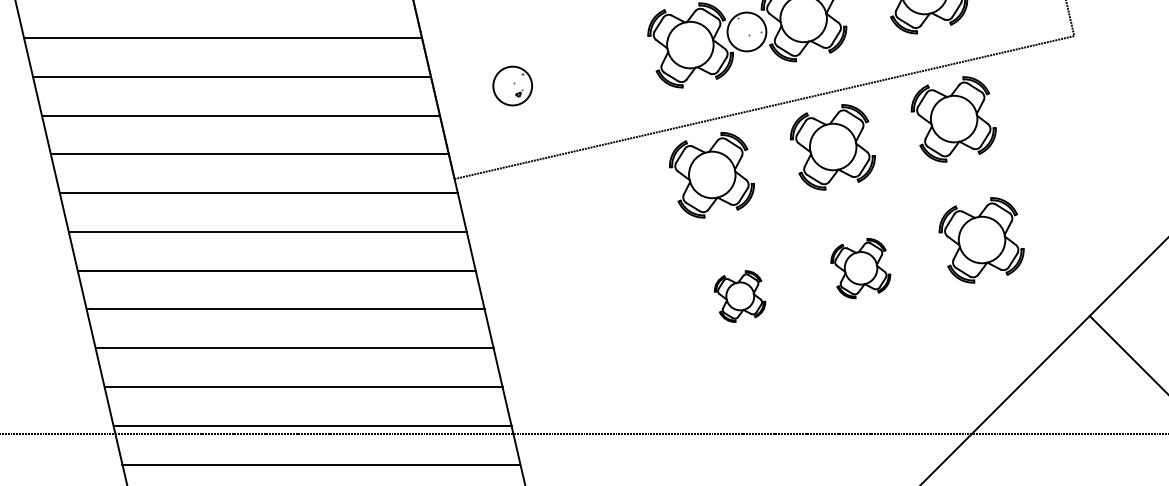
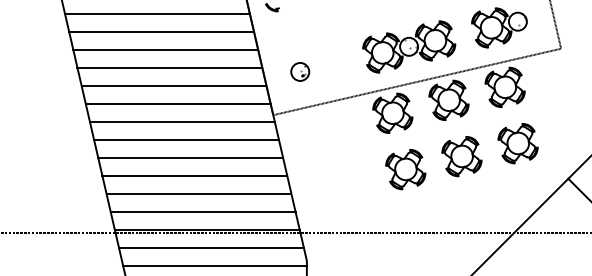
part: (859, 268) -> (461, 156), size x1.43
part: (739, 296) -> (405, 169), size x1.67

